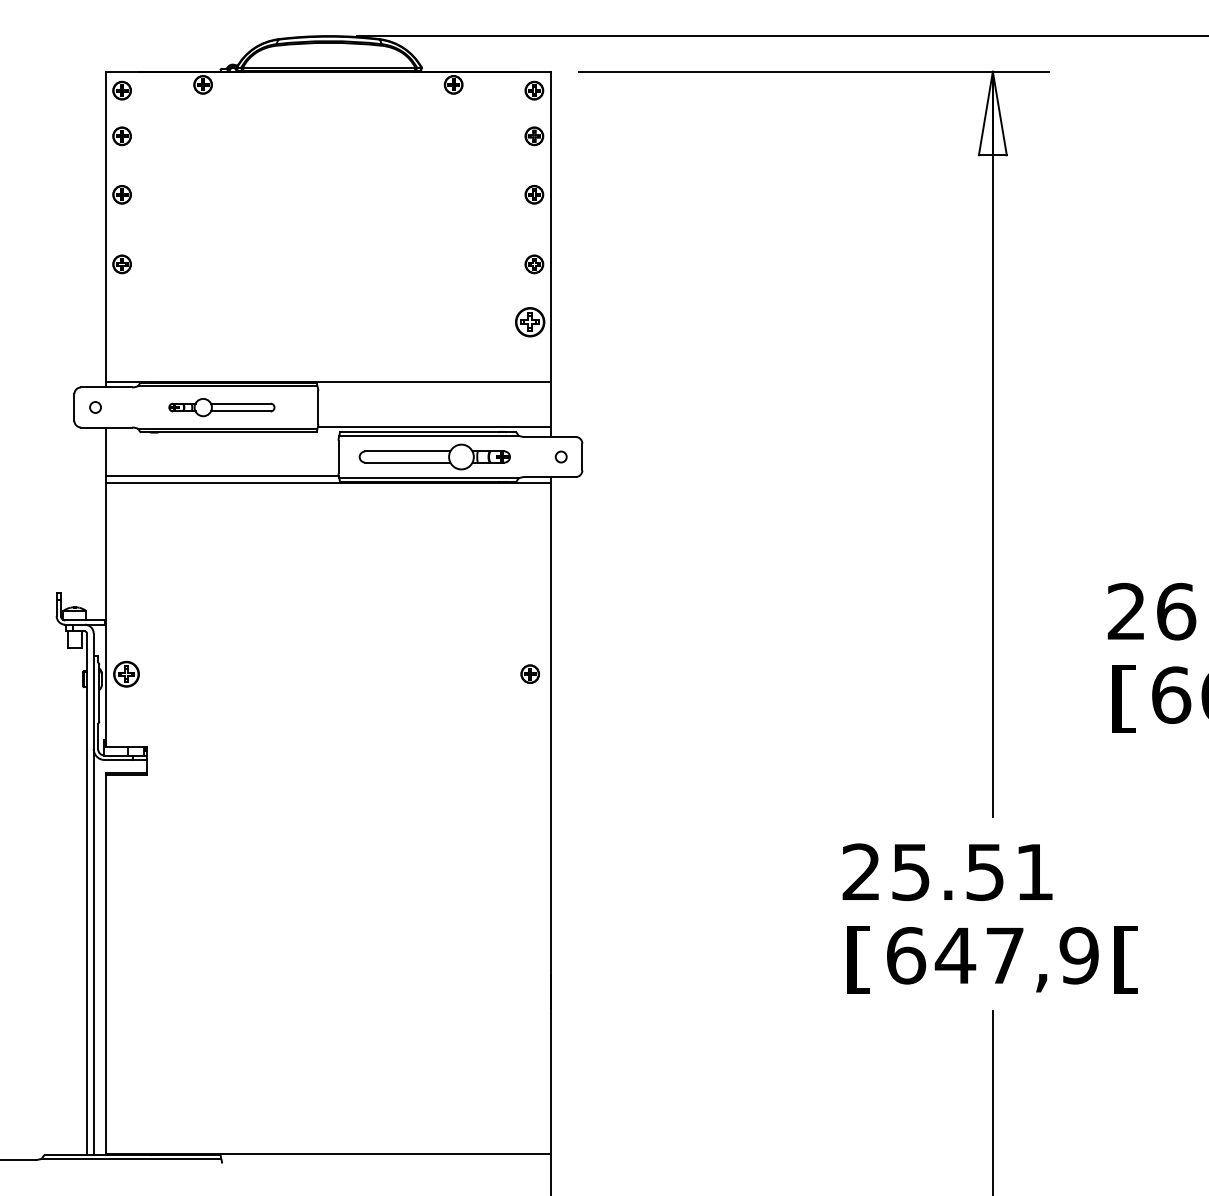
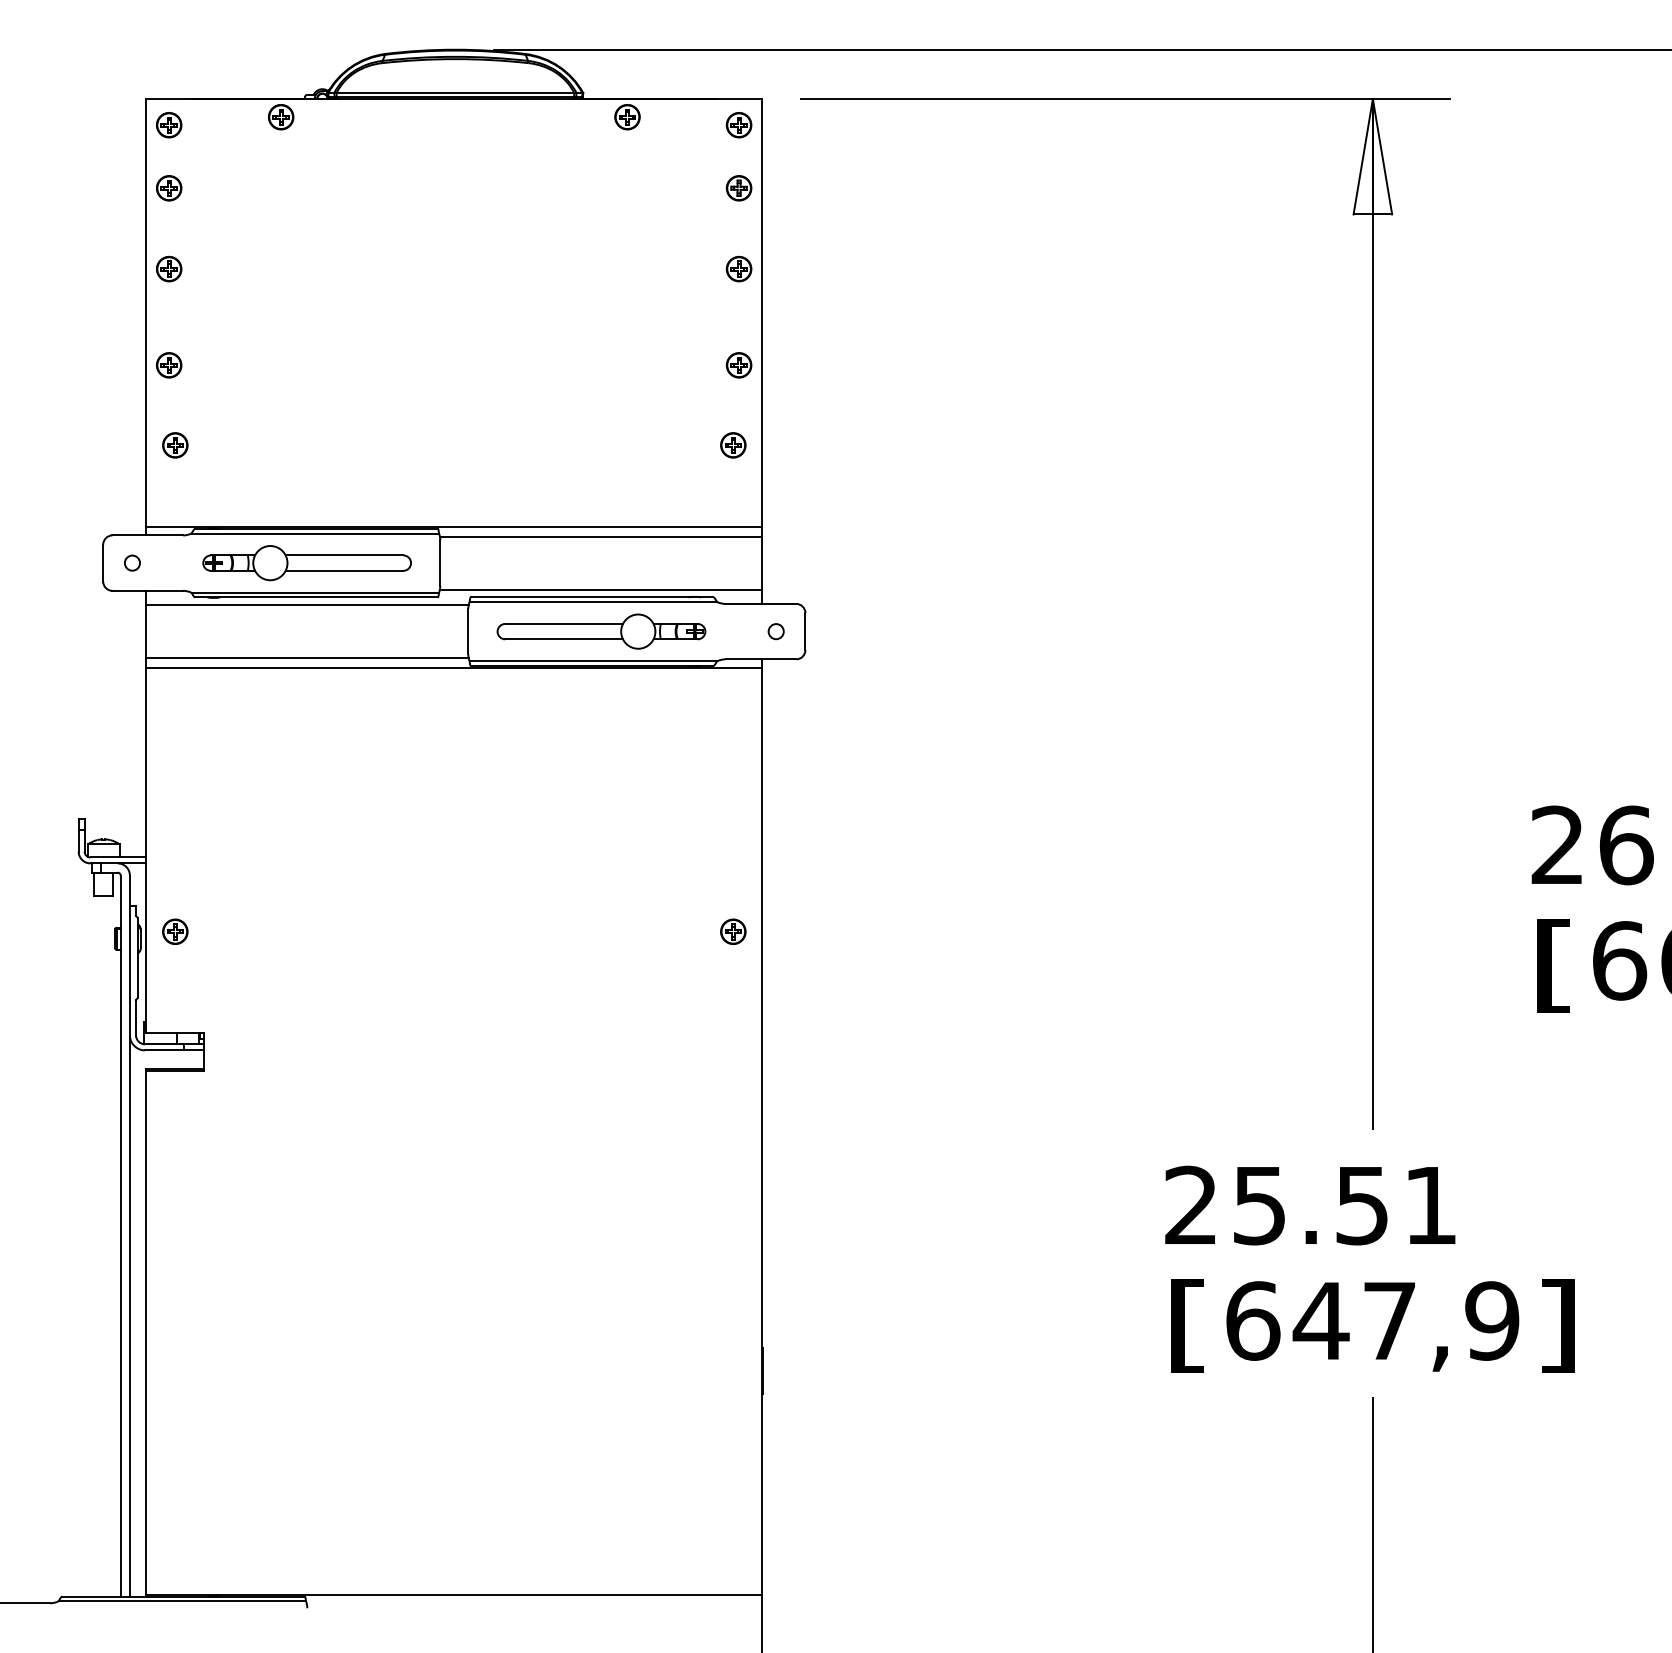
part: (126, 322) -> (175, 445), added
part: (530, 322) -> (733, 445), size x0.62
line: (434, 388) -> (600, 536), added
part: (221, 407) -> (306, 563), size x1.43
line: (222, 438) -> (307, 605), added
part: (126, 673) -> (175, 931), size x0.71
text: (1126, 958) -> (1557, 1325), [ -> ]

